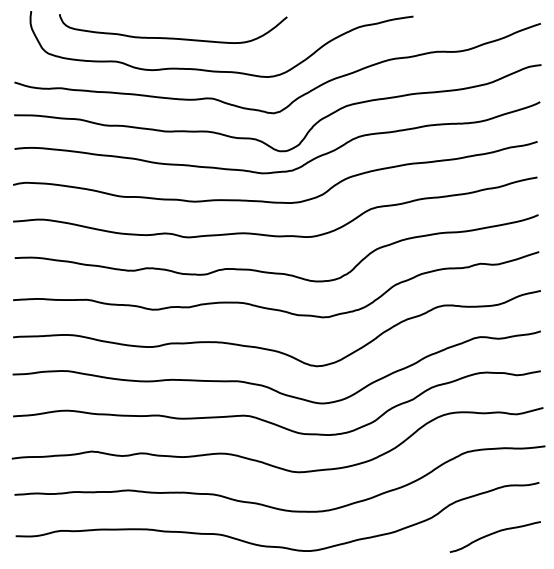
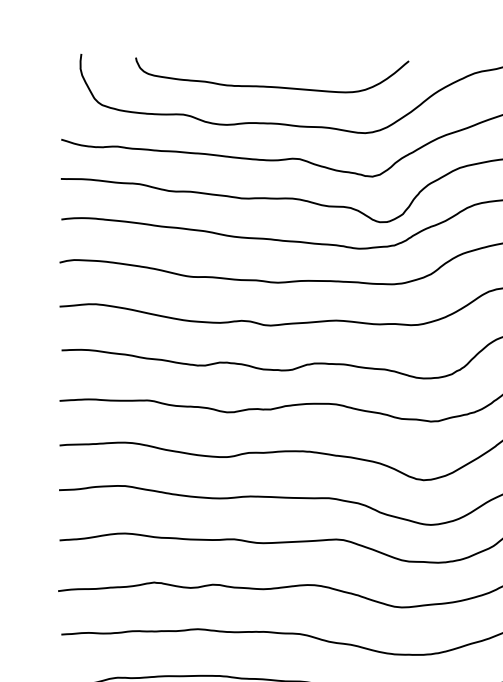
curve: (173, 37) -> (272, 85), moved

